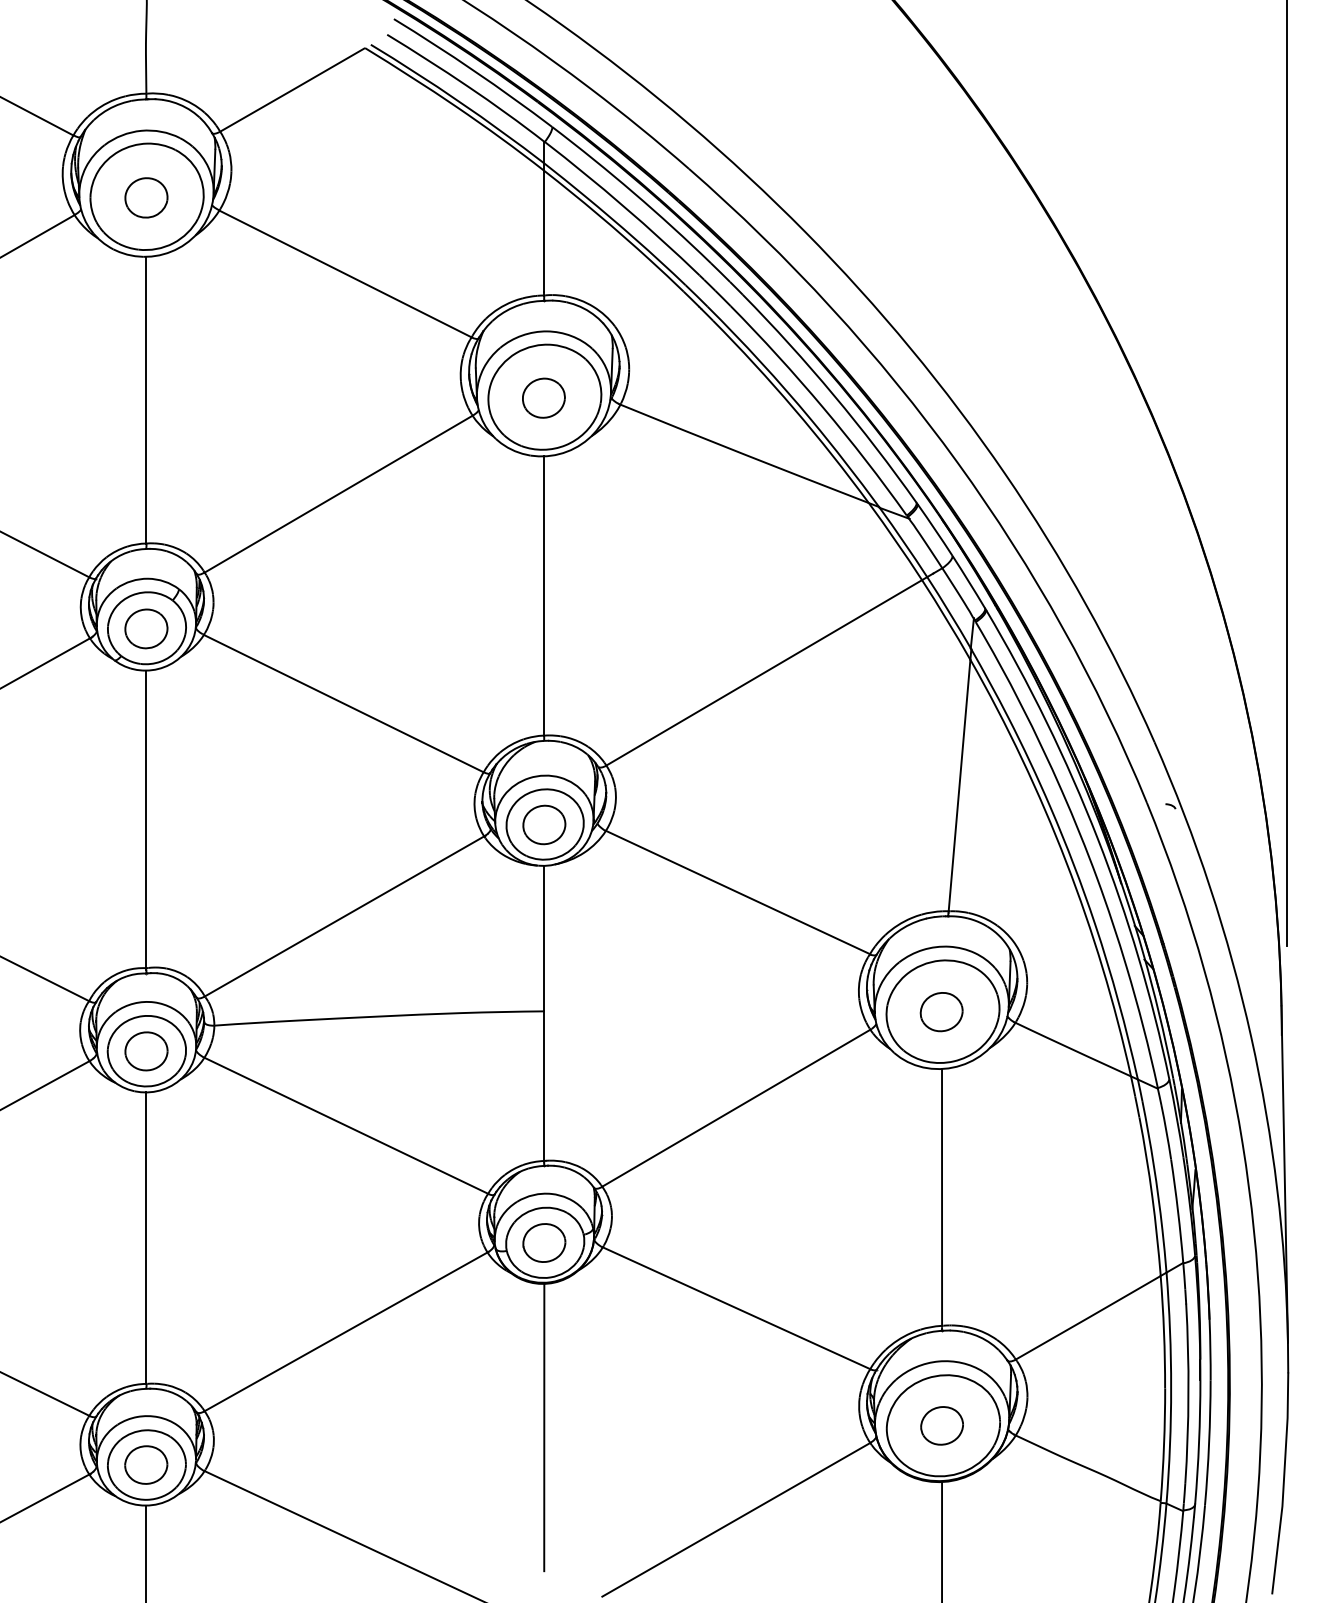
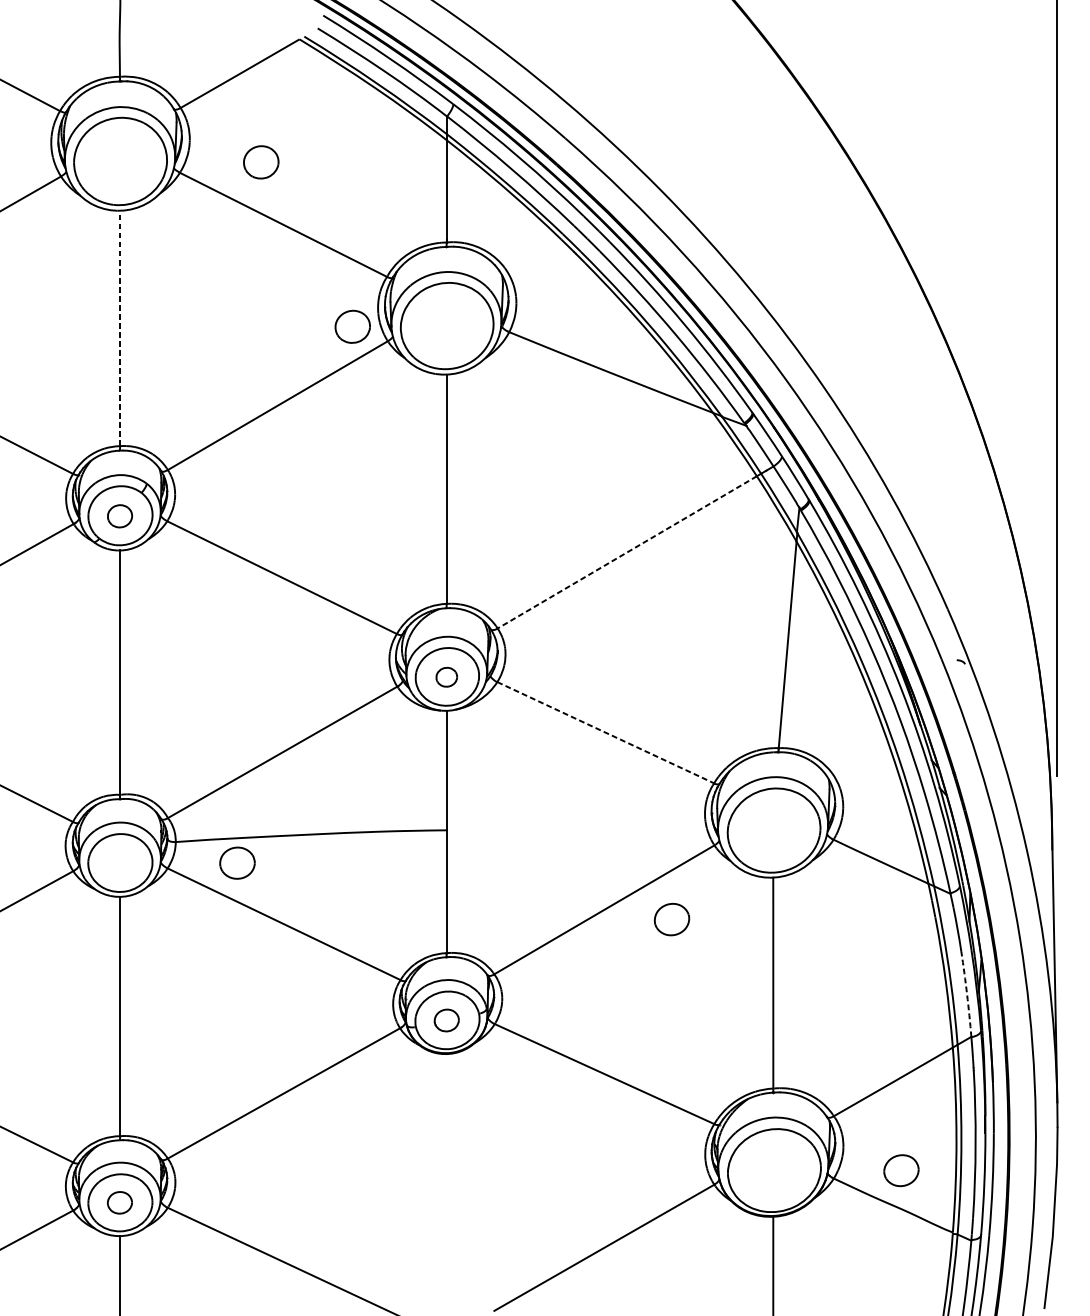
part: (146, 197) -> (261, 162), moved
part: (543, 397) -> (352, 326), moved
line: (146, 399) -> (120, 327), solid -> dashed
part: (146, 628) -> (120, 515), size x0.7
line: (763, 673) -> (626, 552), solid -> dashed
part: (544, 824) -> (446, 676), size x0.6
line: (738, 892) -> (606, 732), solid -> dashed
part: (941, 1012) -> (671, 919), moved
part: (146, 1051) -> (237, 863), moved
arc: (1178, 1211) -> (967, 994), solid -> dashed
part: (544, 1242) -> (446, 1020), size x0.7
part: (941, 1425) -> (900, 1170), moved
line: (544, 1427) -> (446, 1172), removed
part: (146, 1464) -> (120, 1202), size x0.7

